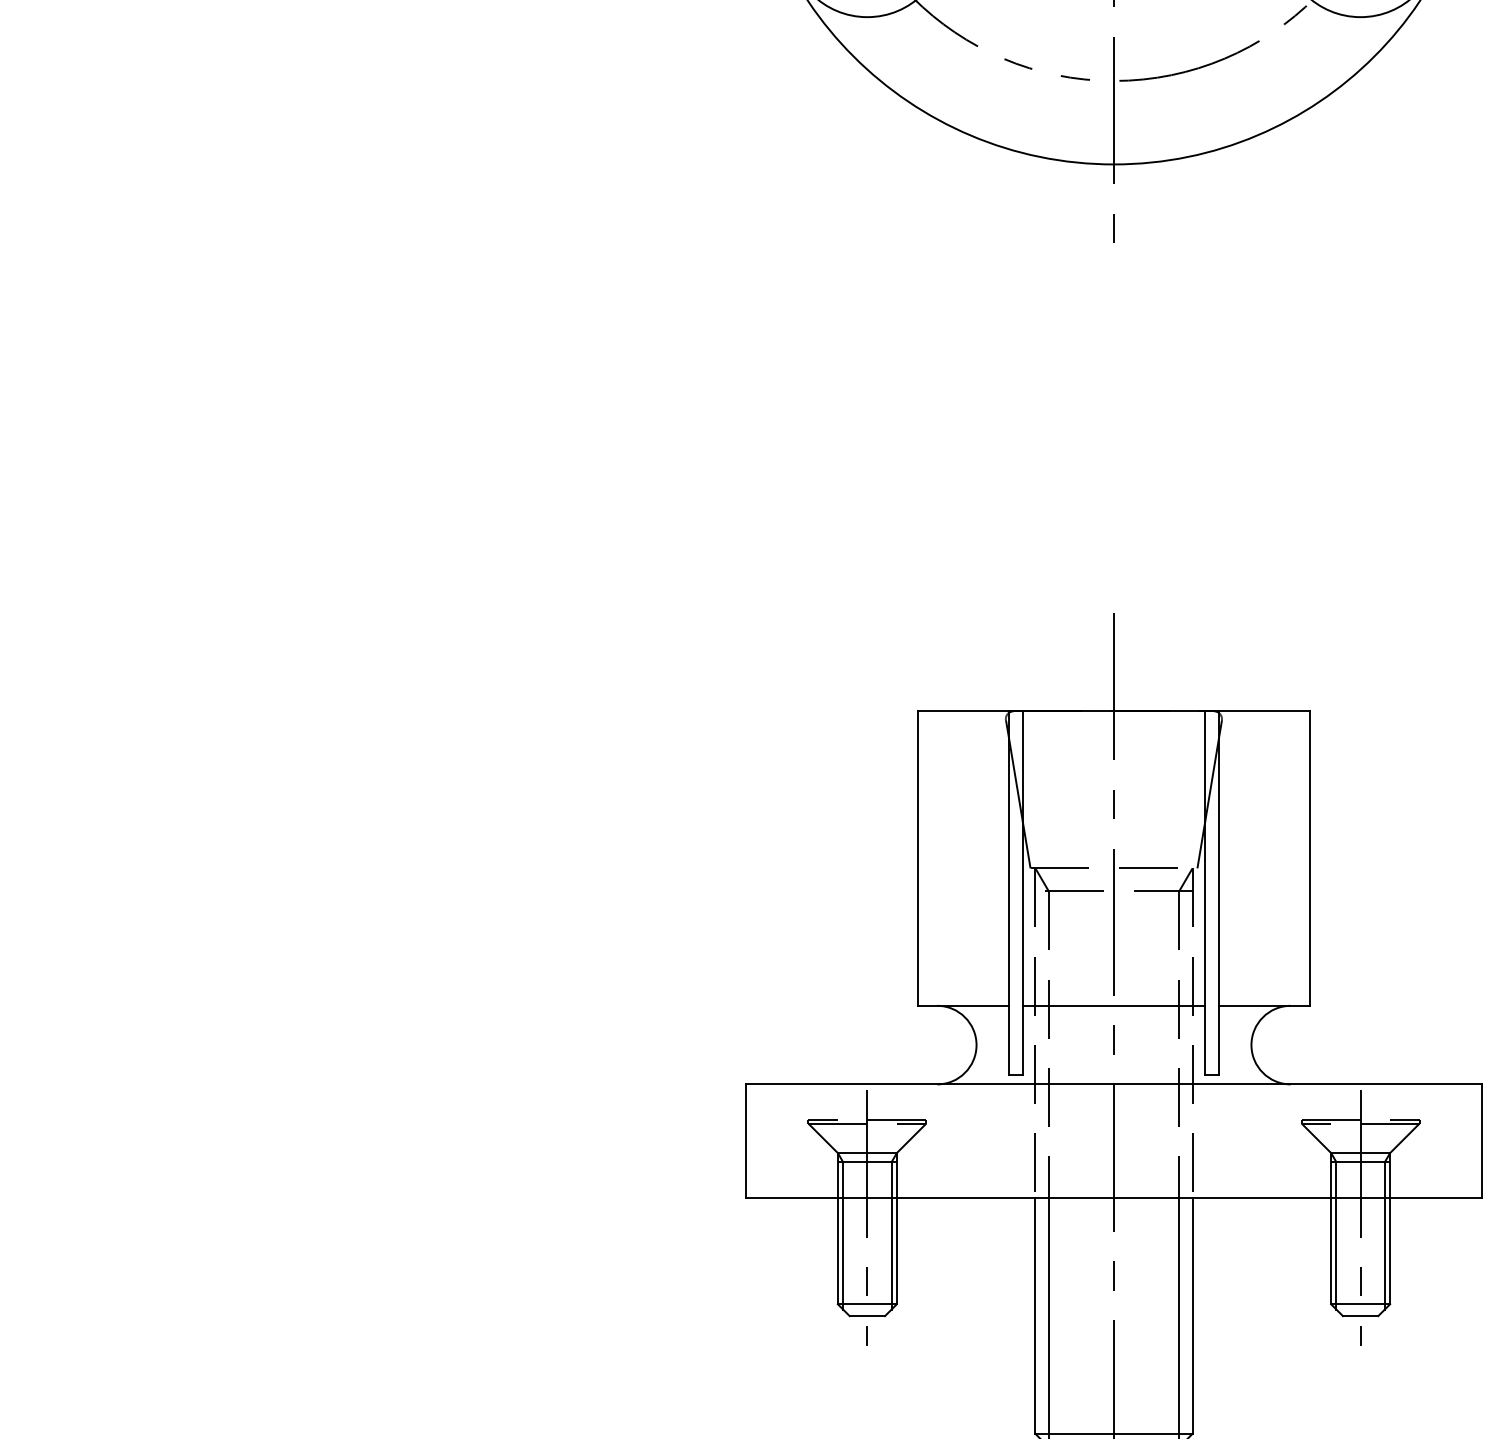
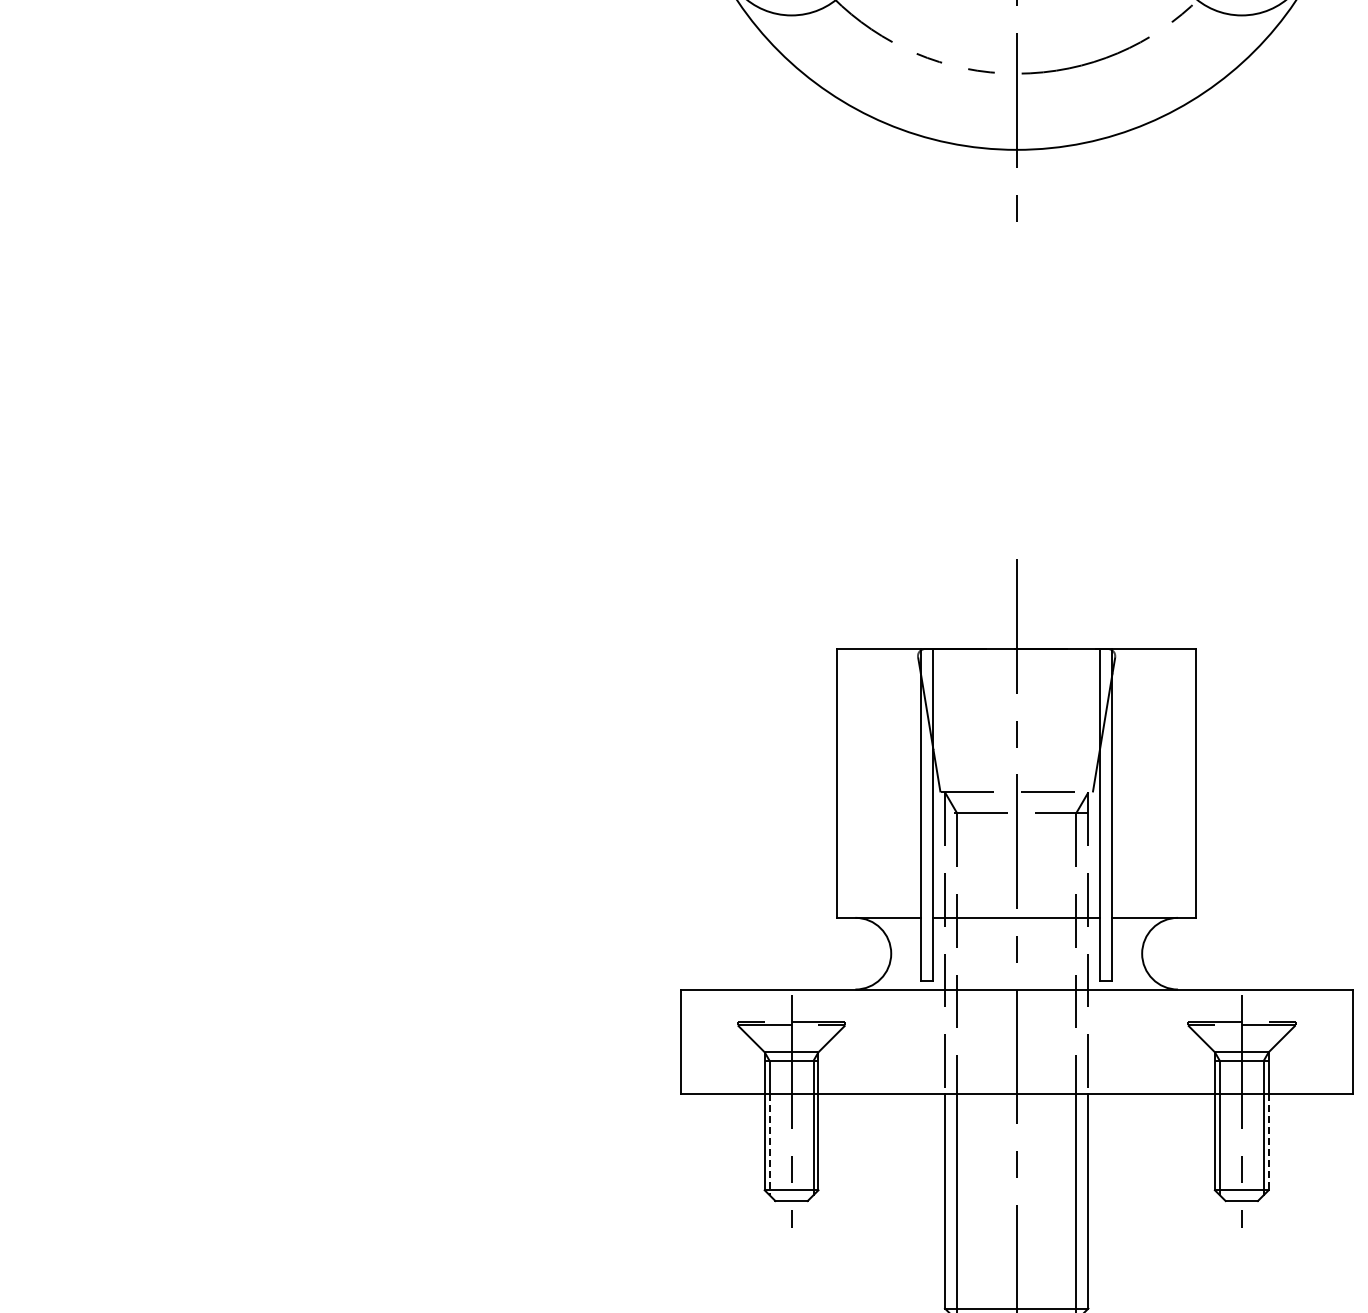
line: (1389, 1251) -> (1268, 1142), solid -> dashed
line: (843, 1254) -> (769, 1144), solid -> dashed

